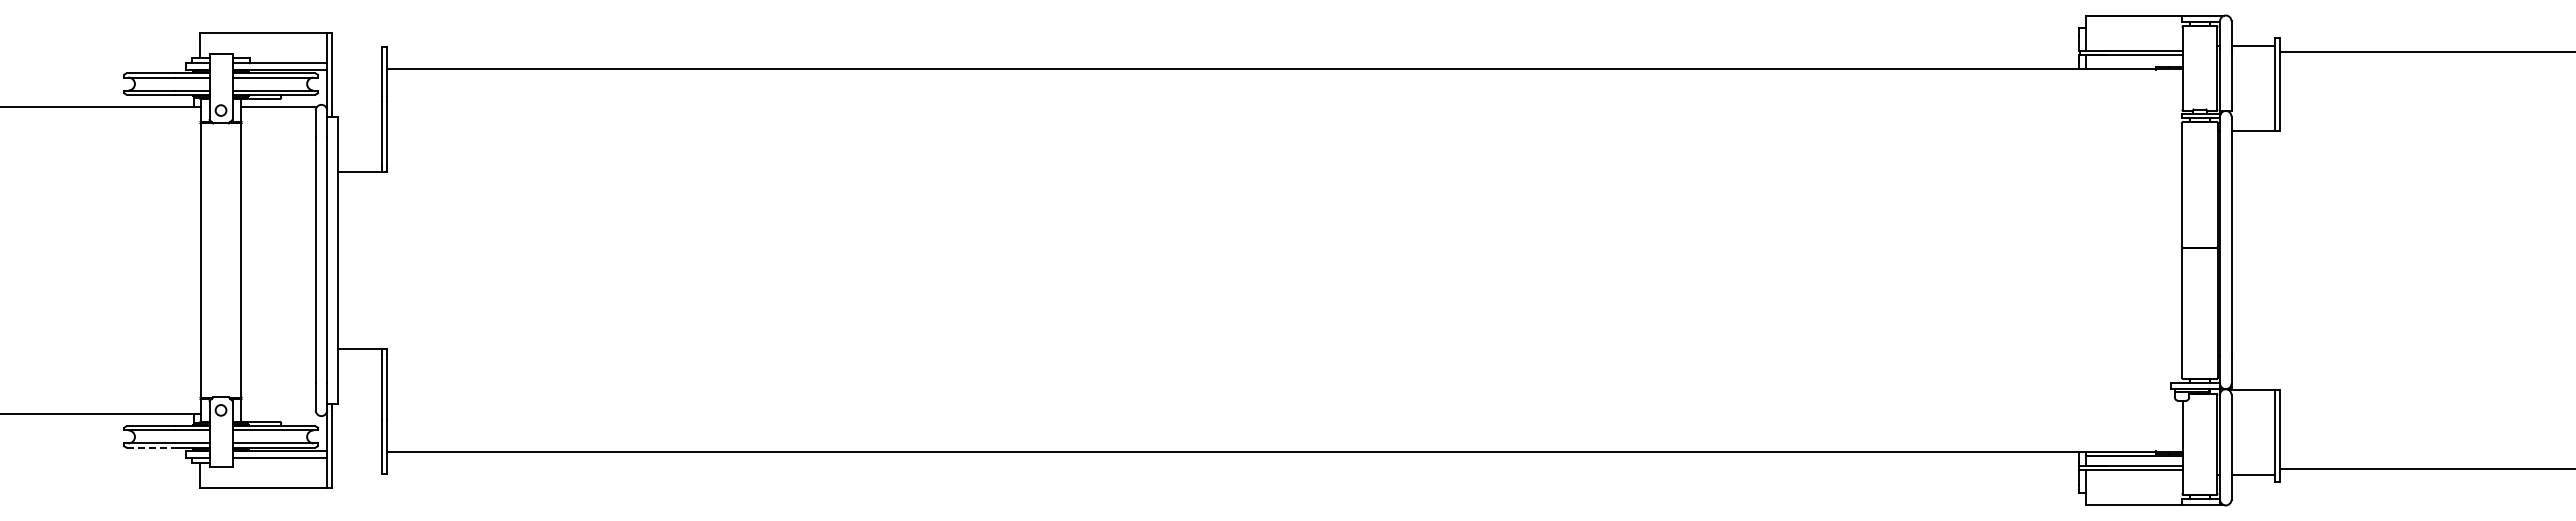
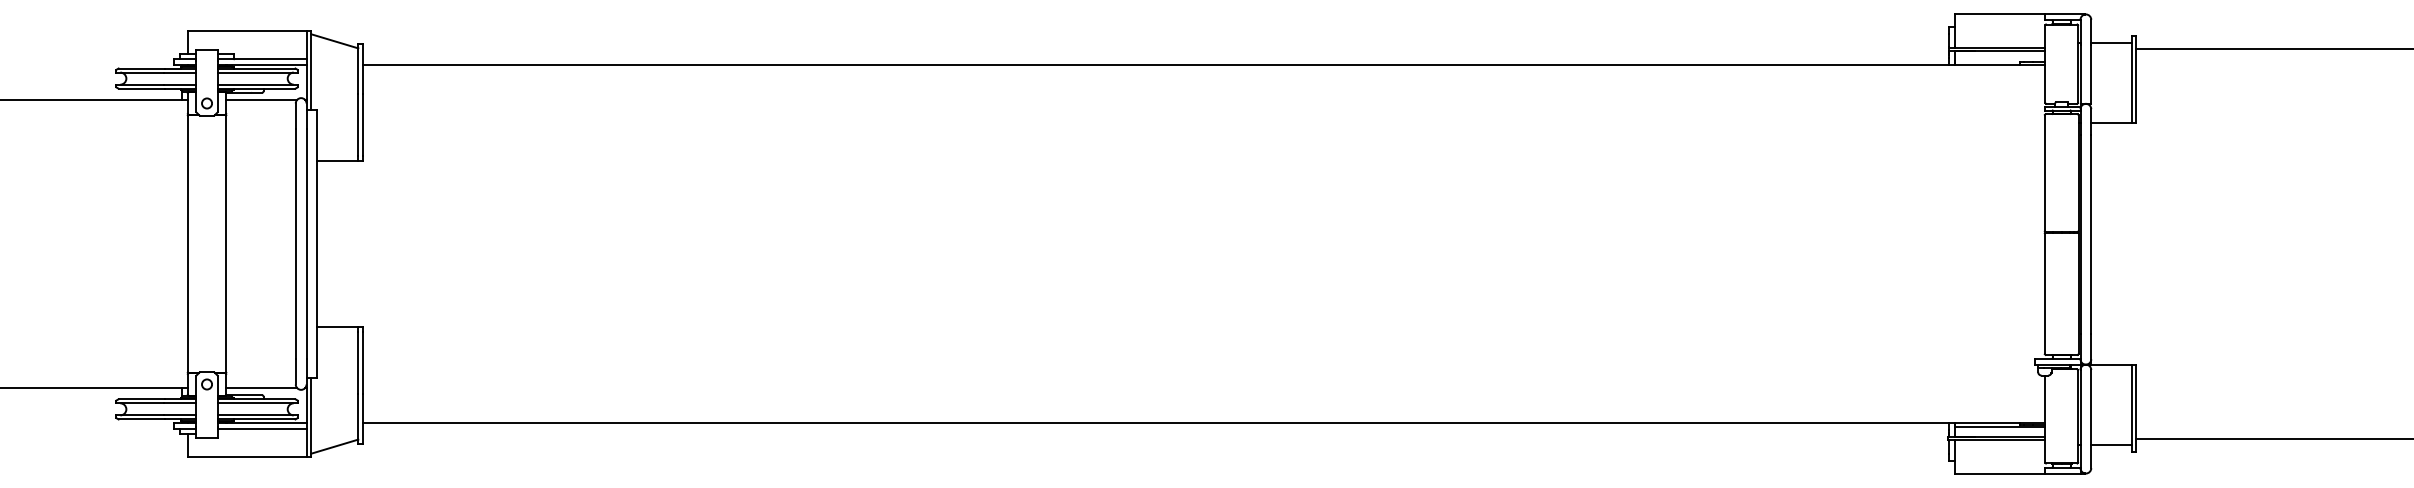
line: (357, 43) -> (334, 40), added
line: (278, 413) -> (260, 387), added
line: (151, 447) -> (141, 419), dashed -> solid
line: (357, 476) -> (334, 446), added

